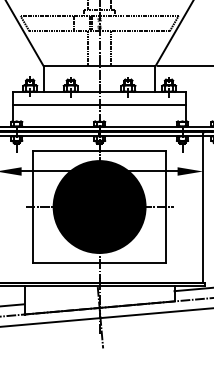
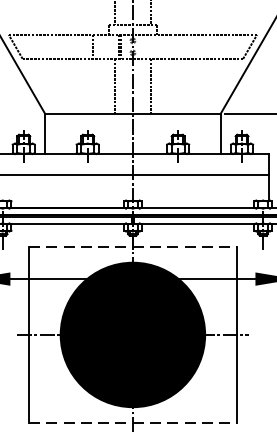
line: (100, 150) -> (134, 246), solid -> dashed
line: (100, 263) -> (134, 423), solid -> dashed

